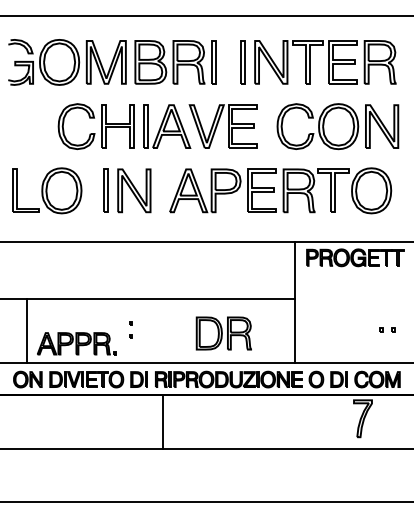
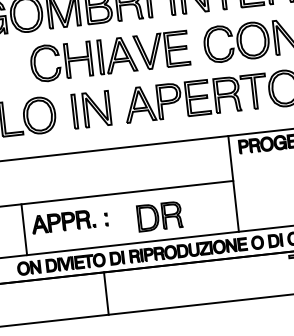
part: (223, 333) -> (159, 216), moved
part: (76, 343) -> (63, 221), moved
line: (162, 421) -> (106, 293), moved

